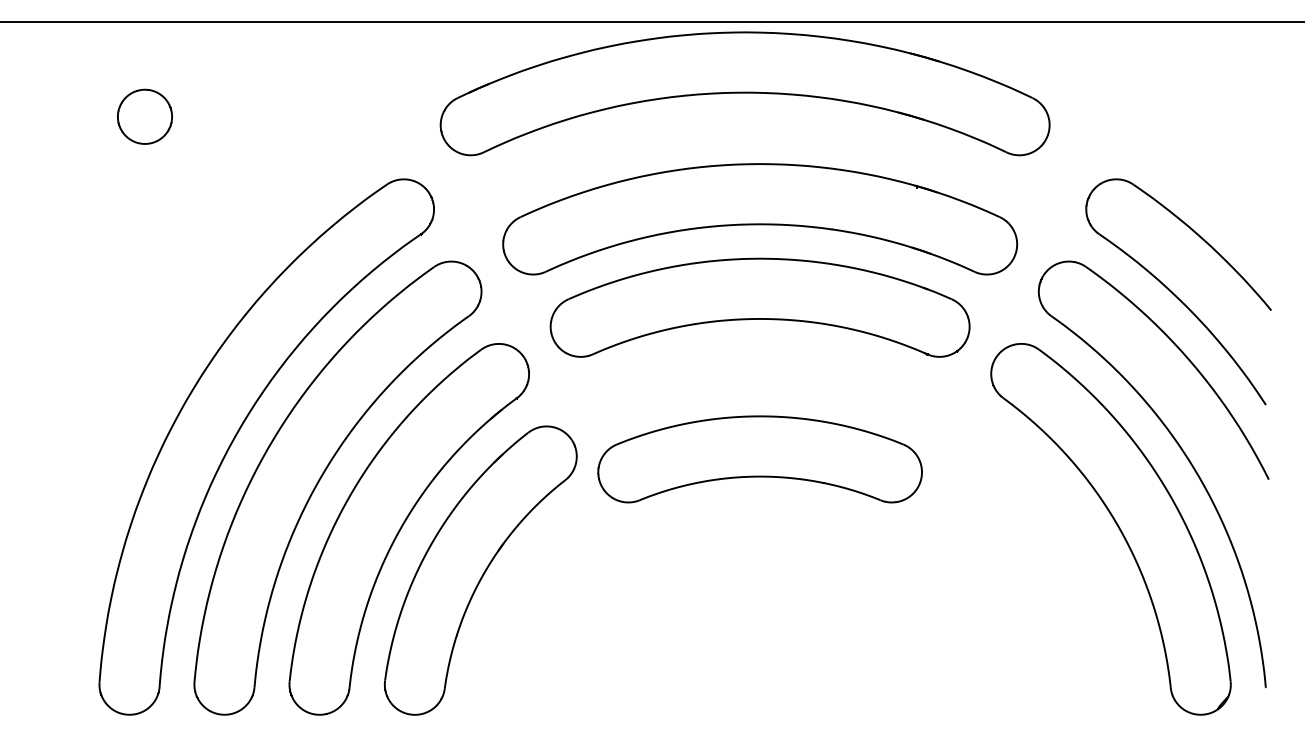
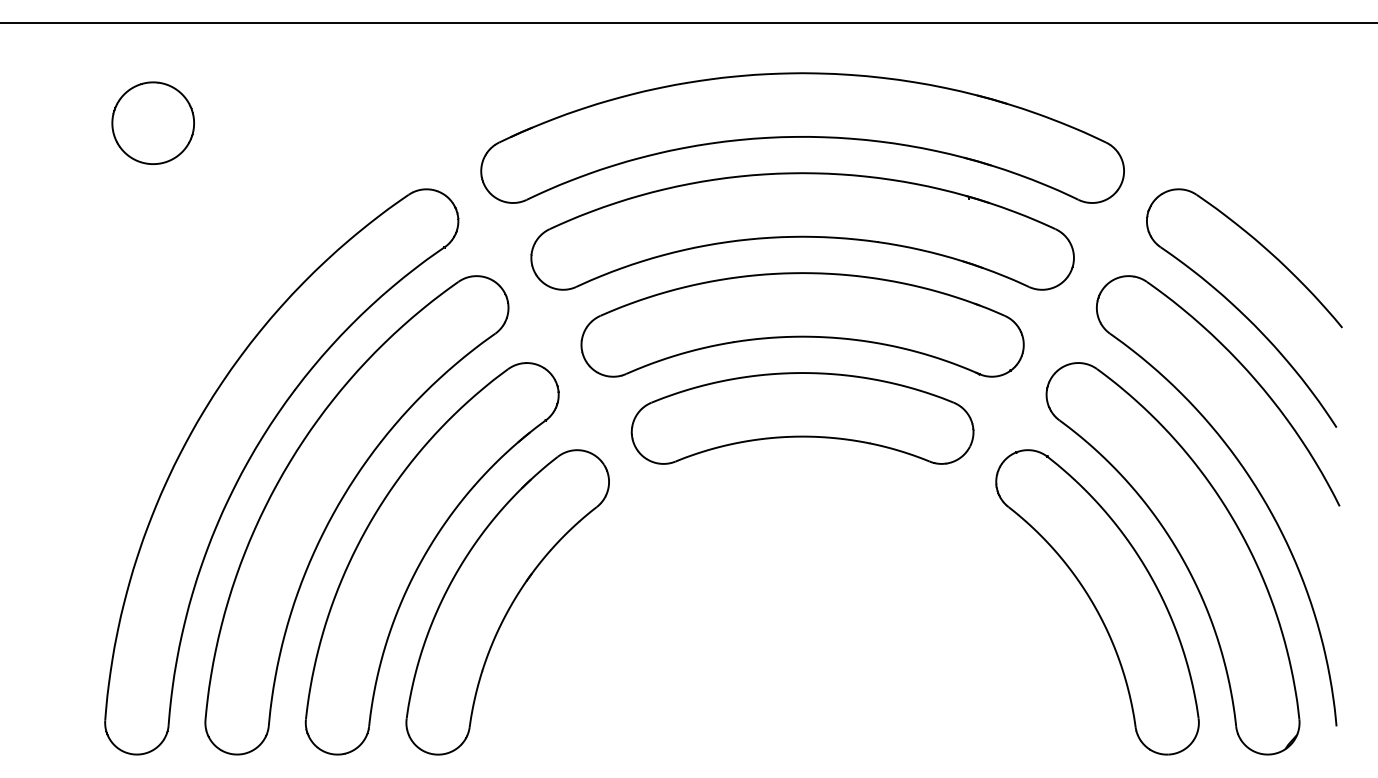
part: (744, 93) -> (801, 137), moved
part: (144, 116) -> (152, 122), size x1.43
part: (759, 459) -> (801, 418), moved
part: (1039, 570) -> (1097, 602), added

